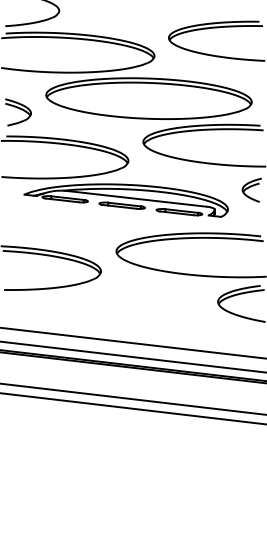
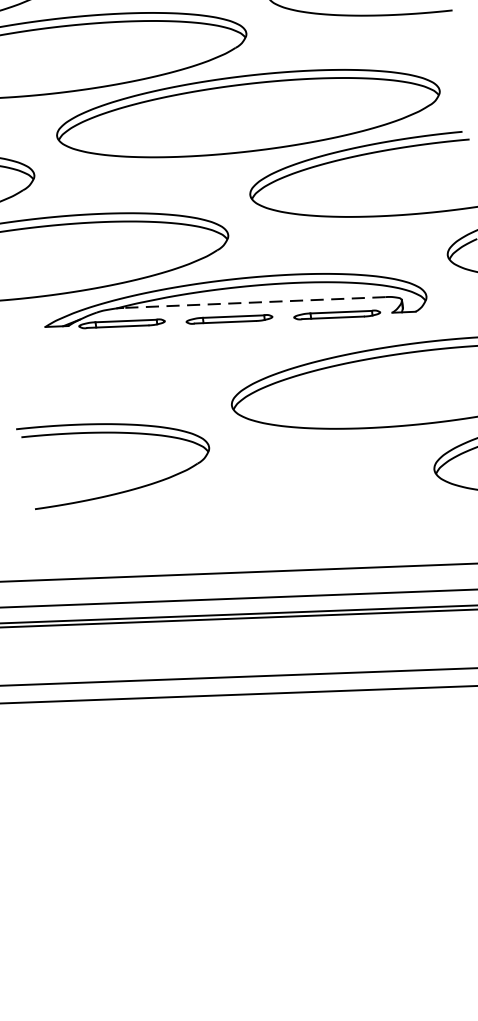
line: (136, 198) -> (253, 301), solid -> dashed

